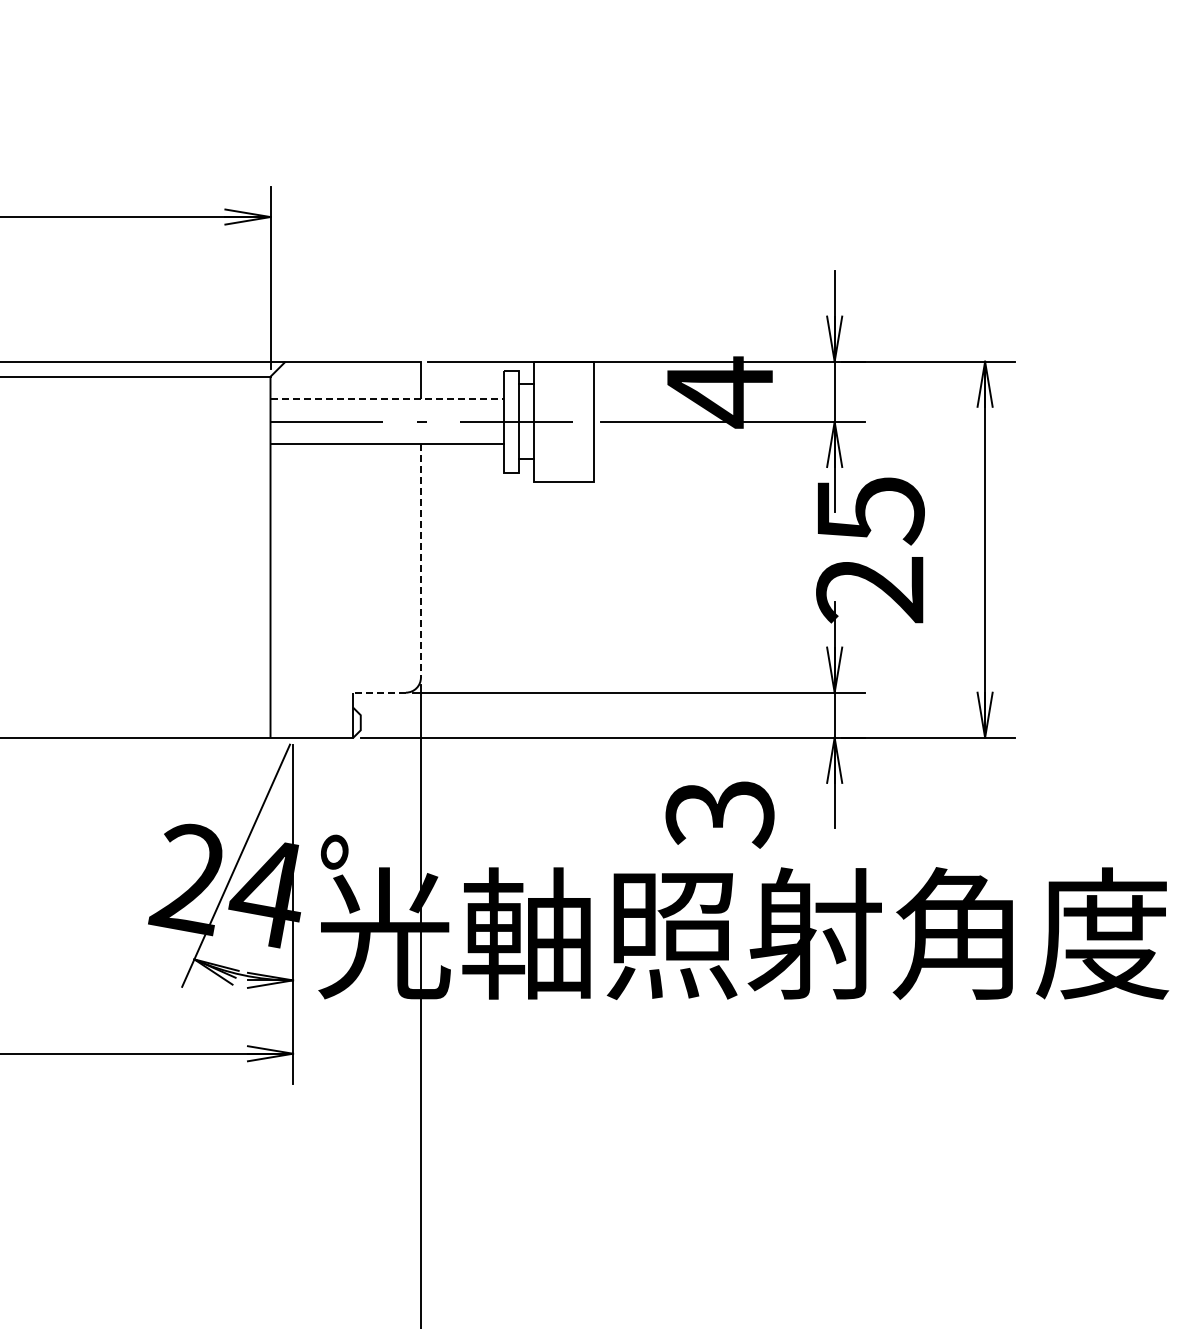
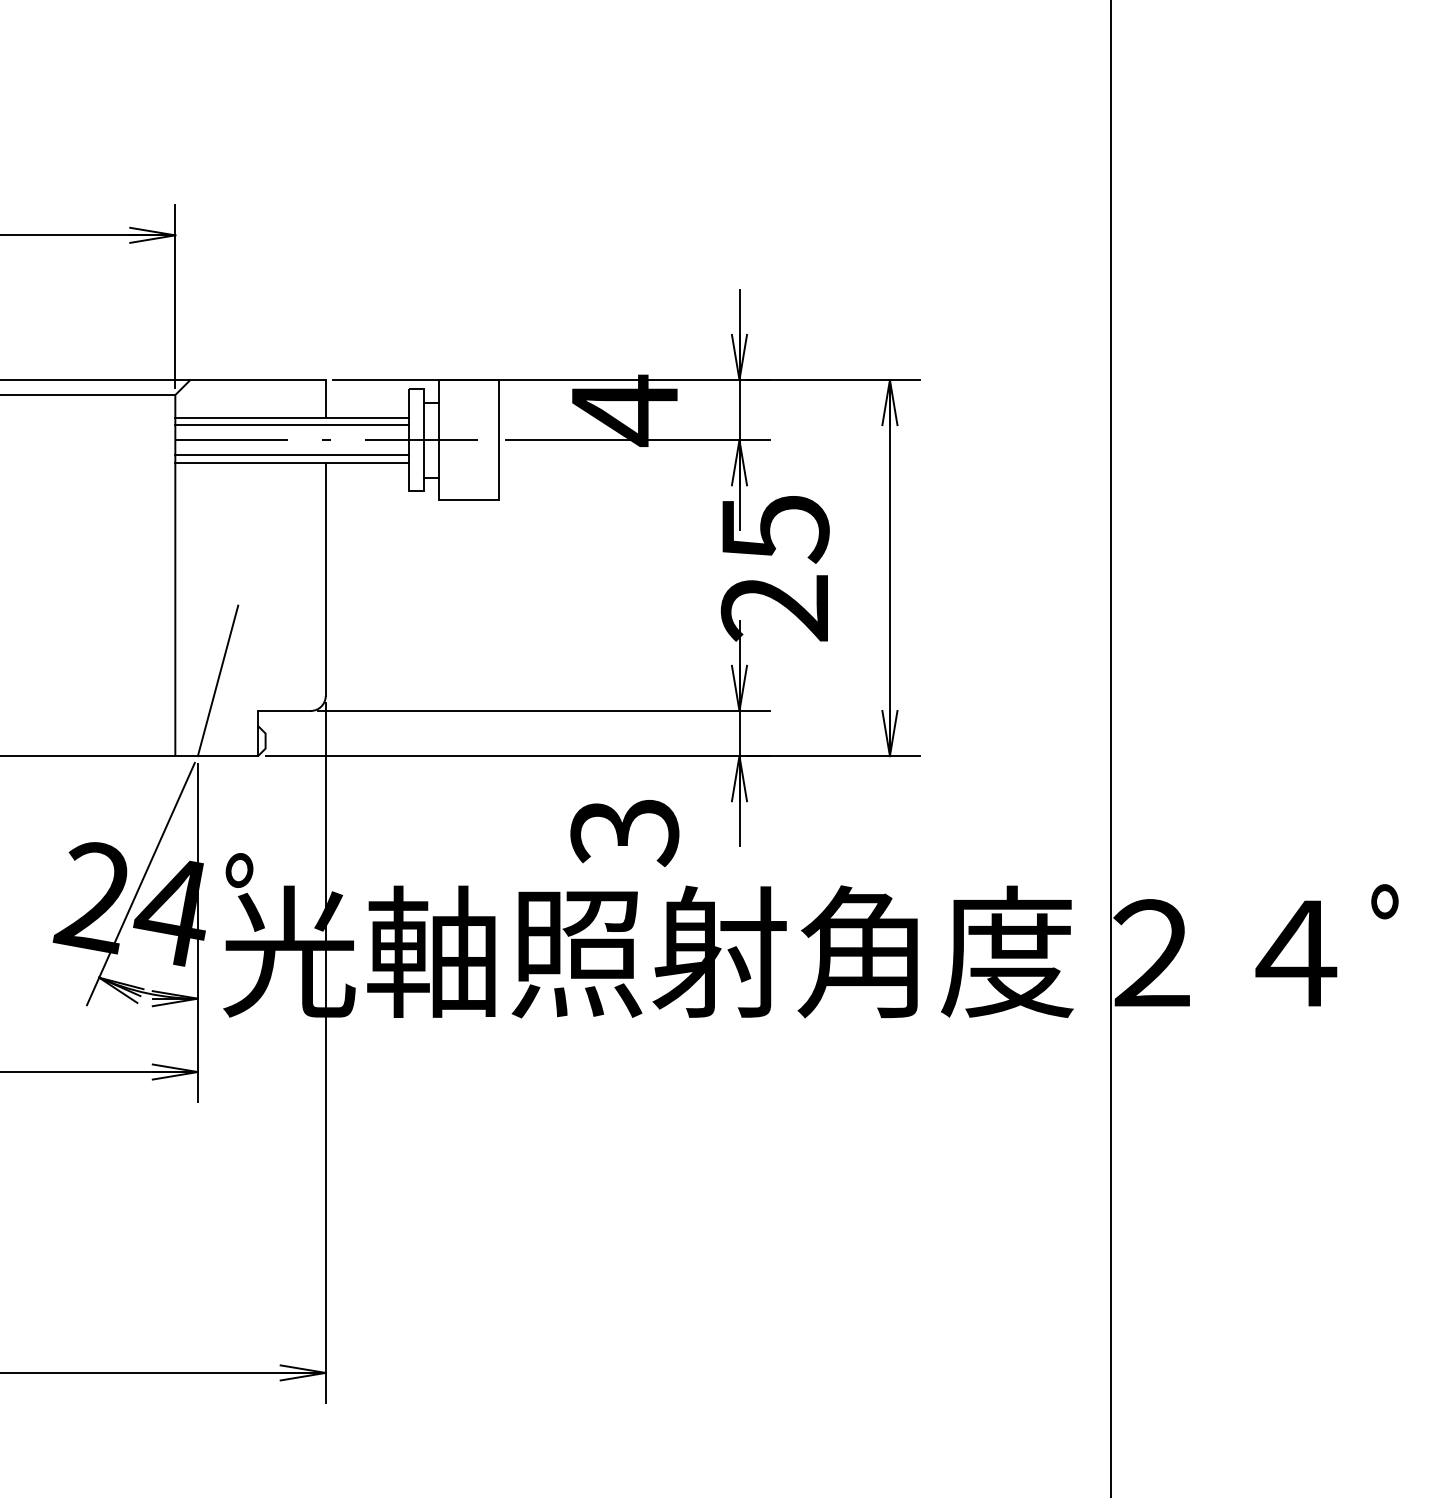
line: (386, 399) -> (291, 417), dashed -> solid
line: (386, 407) -> (291, 425), added
line: (386, 437) -> (291, 455), added
line: (420, 561) -> (325, 579), dashed -> solid
line: (312, 662) -> (217, 680), added
line: (378, 692) -> (283, 710), dashed -> solid

